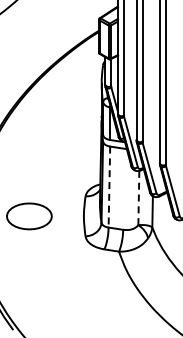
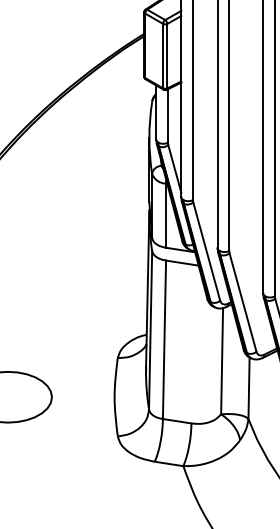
line: (109, 187) -> (164, 340), dashed -> solid
line: (138, 198) -> (221, 362), dashed -> solid

